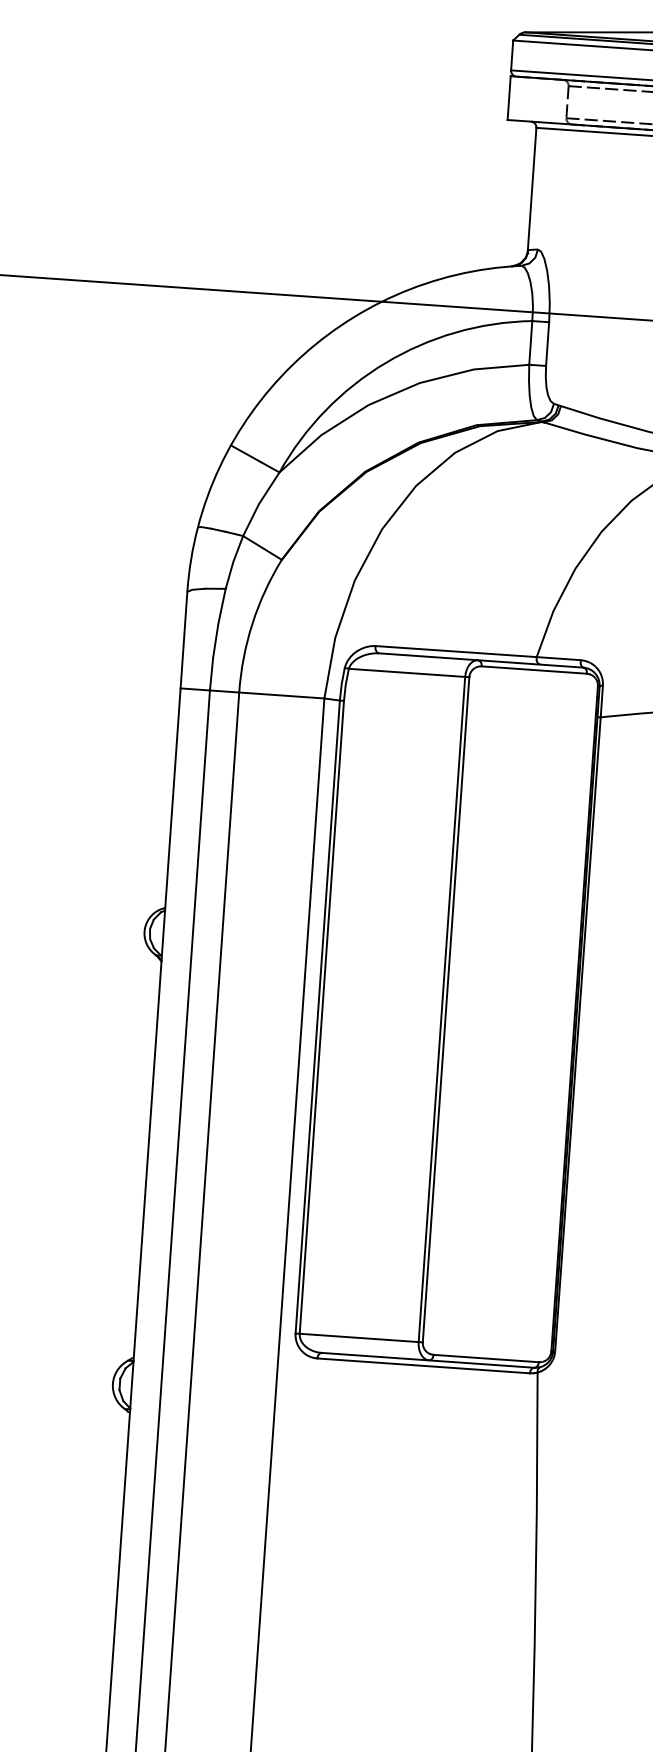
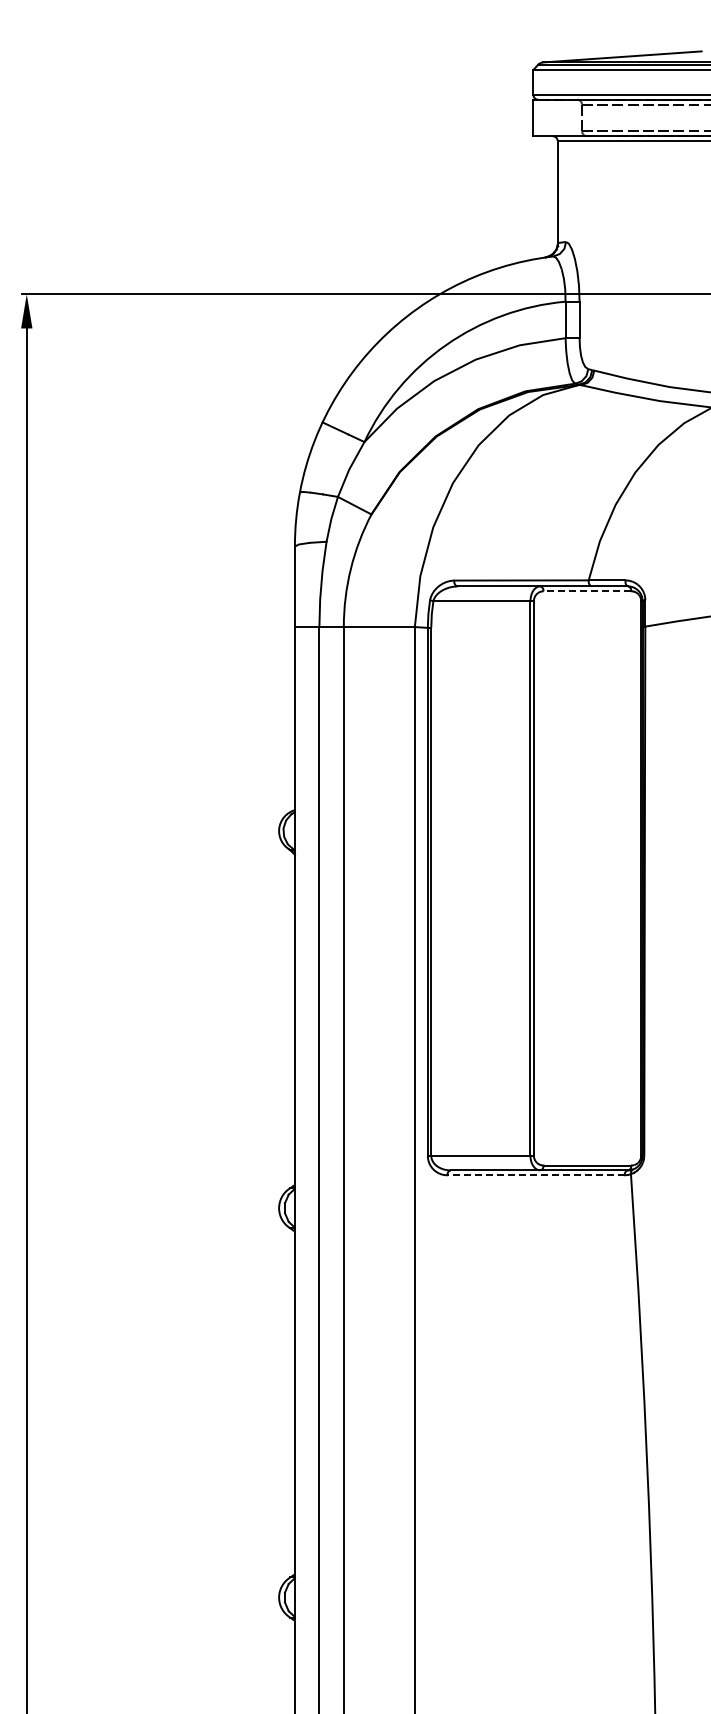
line: (534, 670) -> (587, 591), solid -> dashed
line: (423, 1366) -> (535, 1175), solid -> dashed

